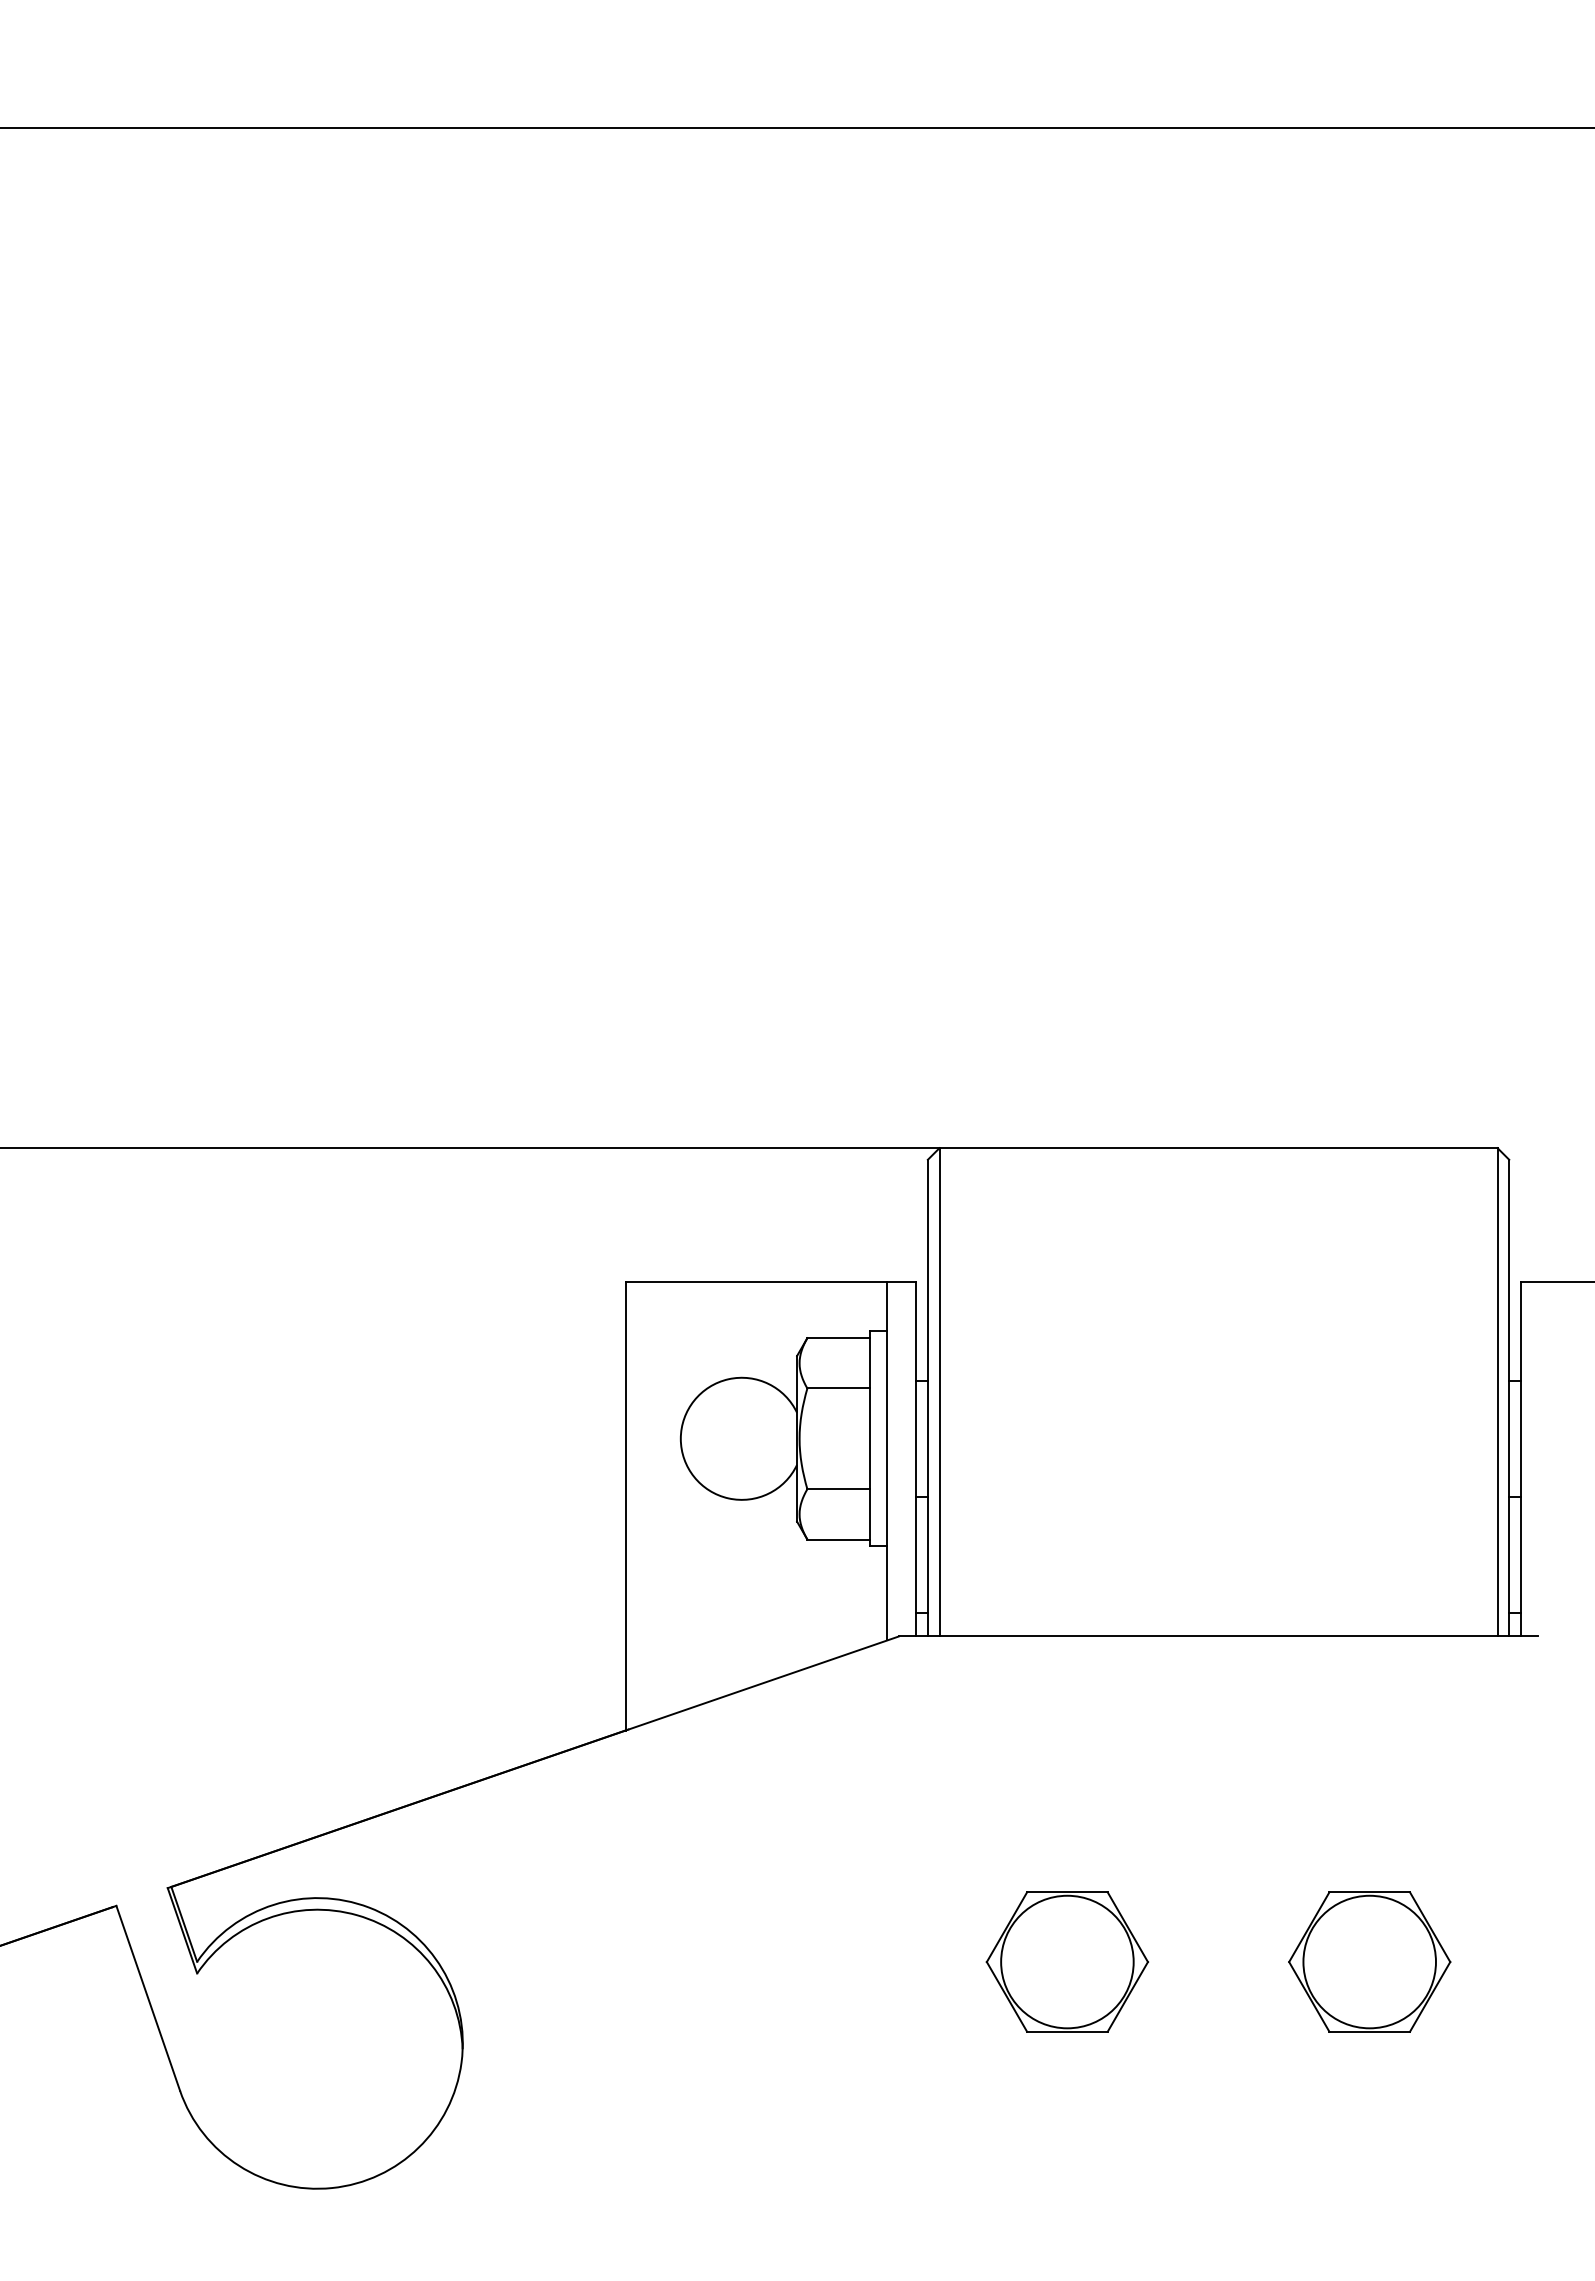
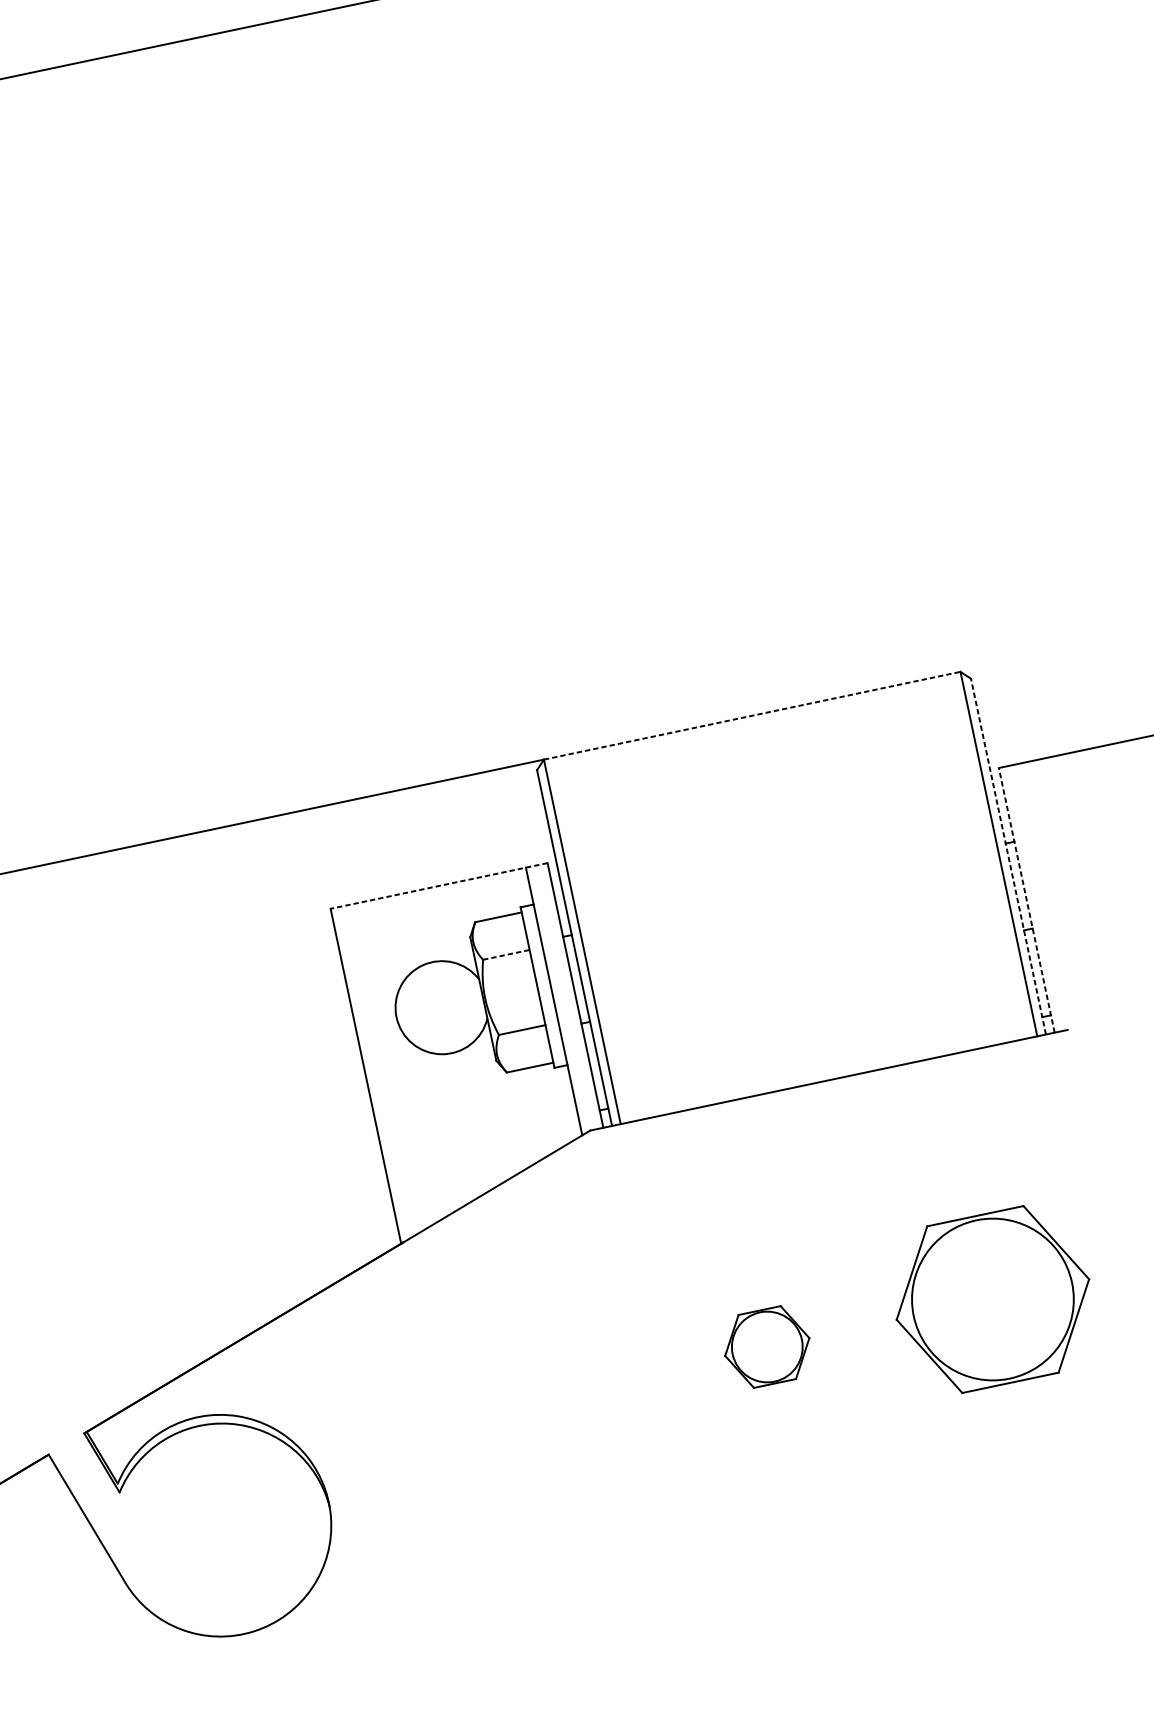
line: (1219, 1148) -> (752, 715), solid -> dashed
line: (770, 1281) -> (438, 885), solid -> dashed
line: (839, 1388) -> (507, 954), solid -> dashed
line: (1509, 1397) -> (1008, 856), solid -> dashed
line: (1520, 1458) -> (1026, 899), solid -> dashed
part: (1066, 1961) -> (766, 1346), size x0.7
part: (1369, 1961) -> (992, 1299), size x1.6

